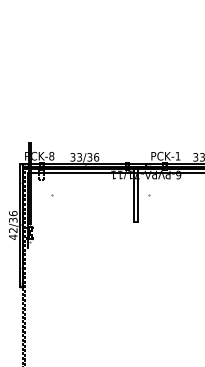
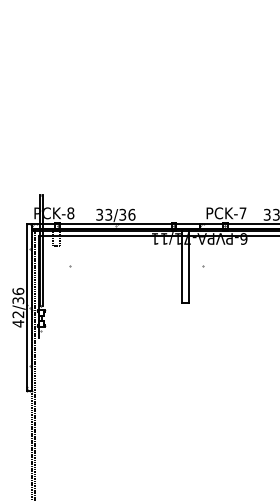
text: (177, 156) -> (242, 213), PCK-1 -> PCK-7

